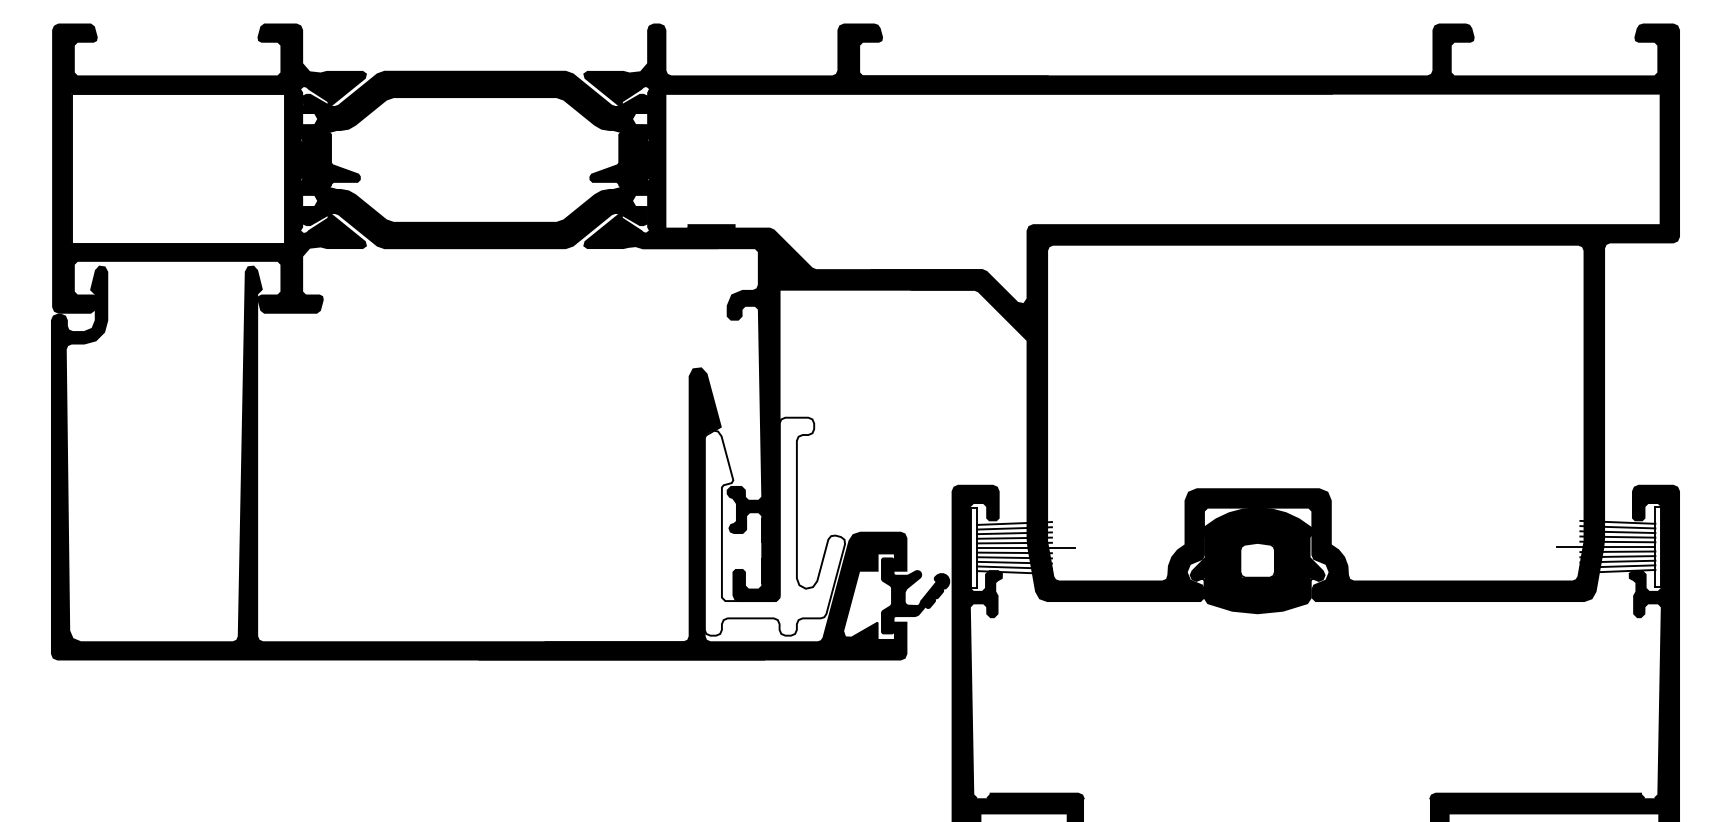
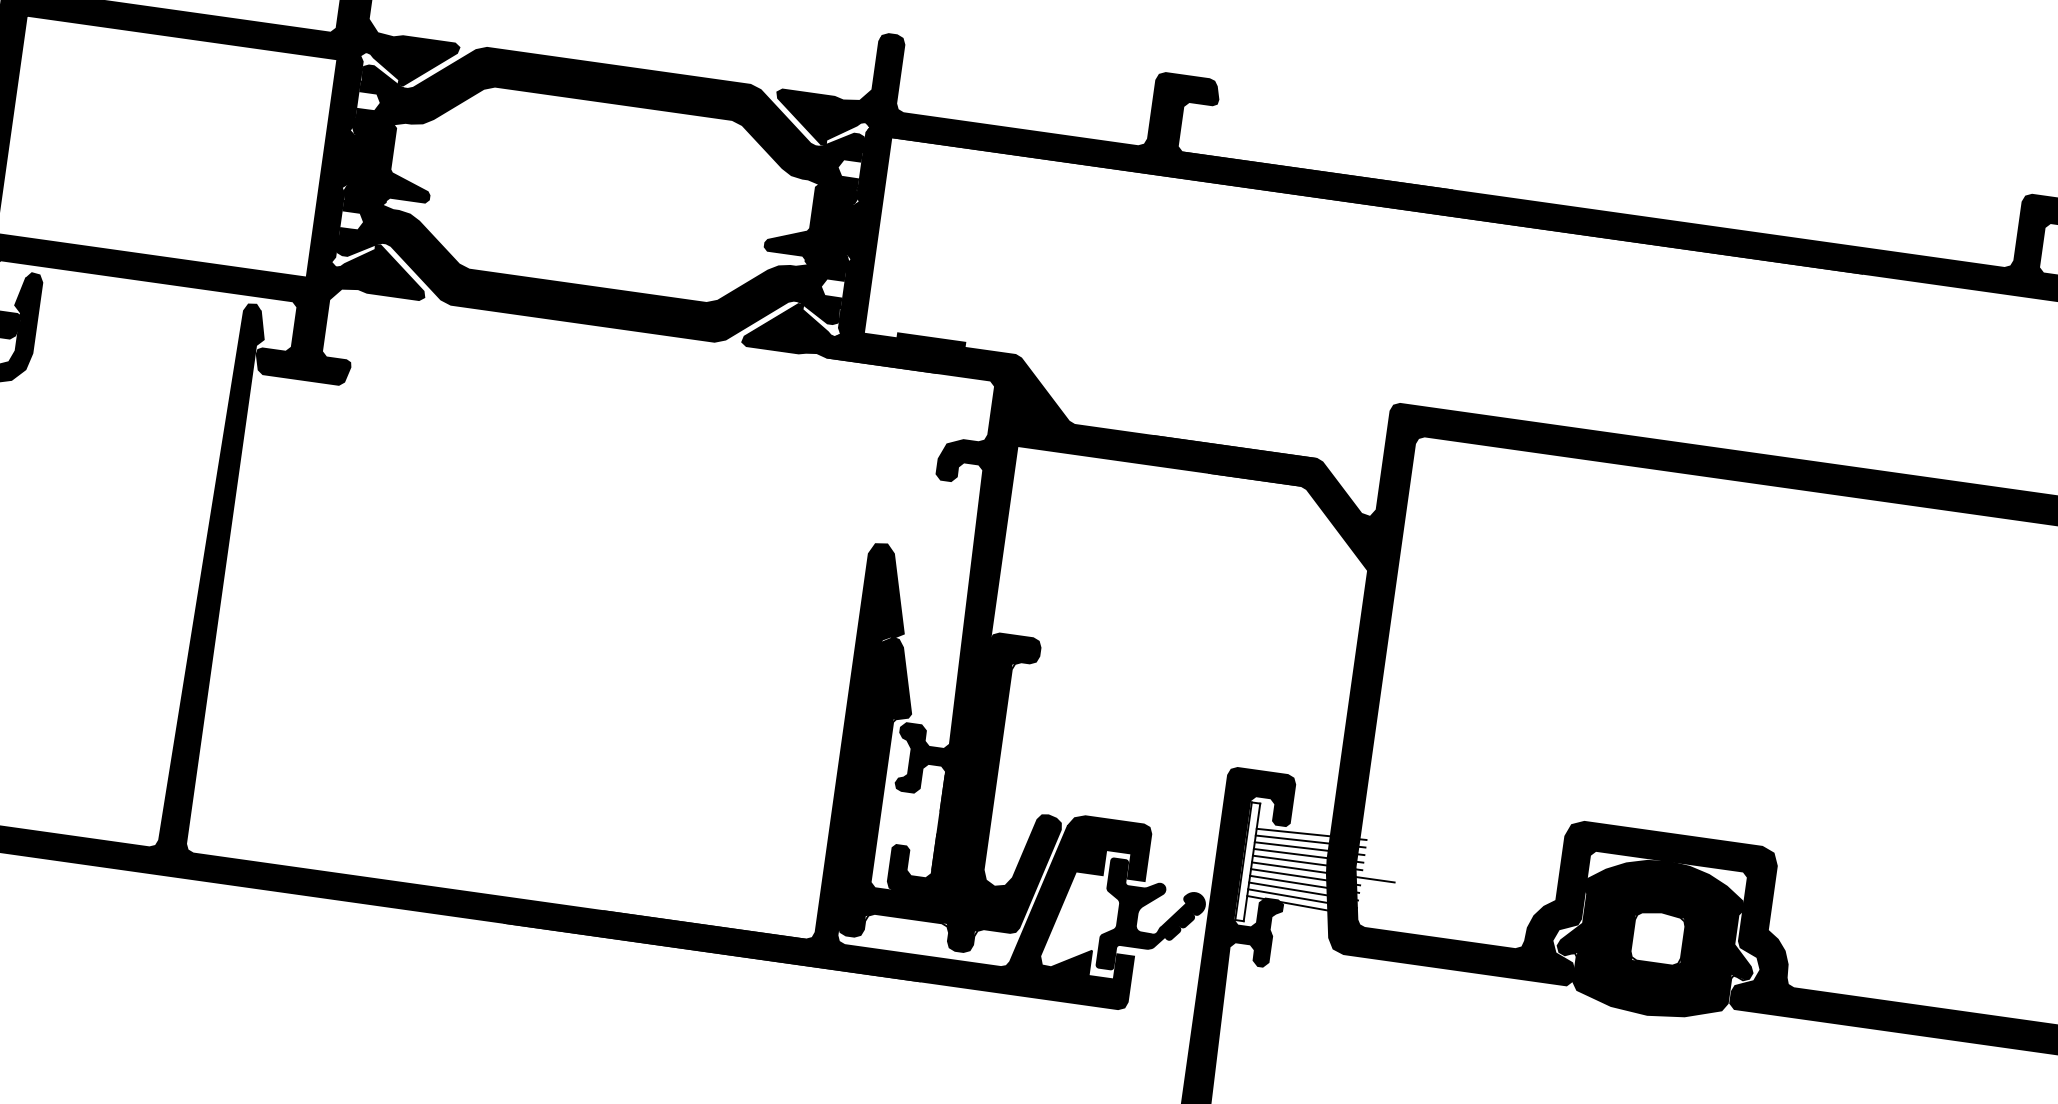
fill: (774, 526) -> (961, 789), added

